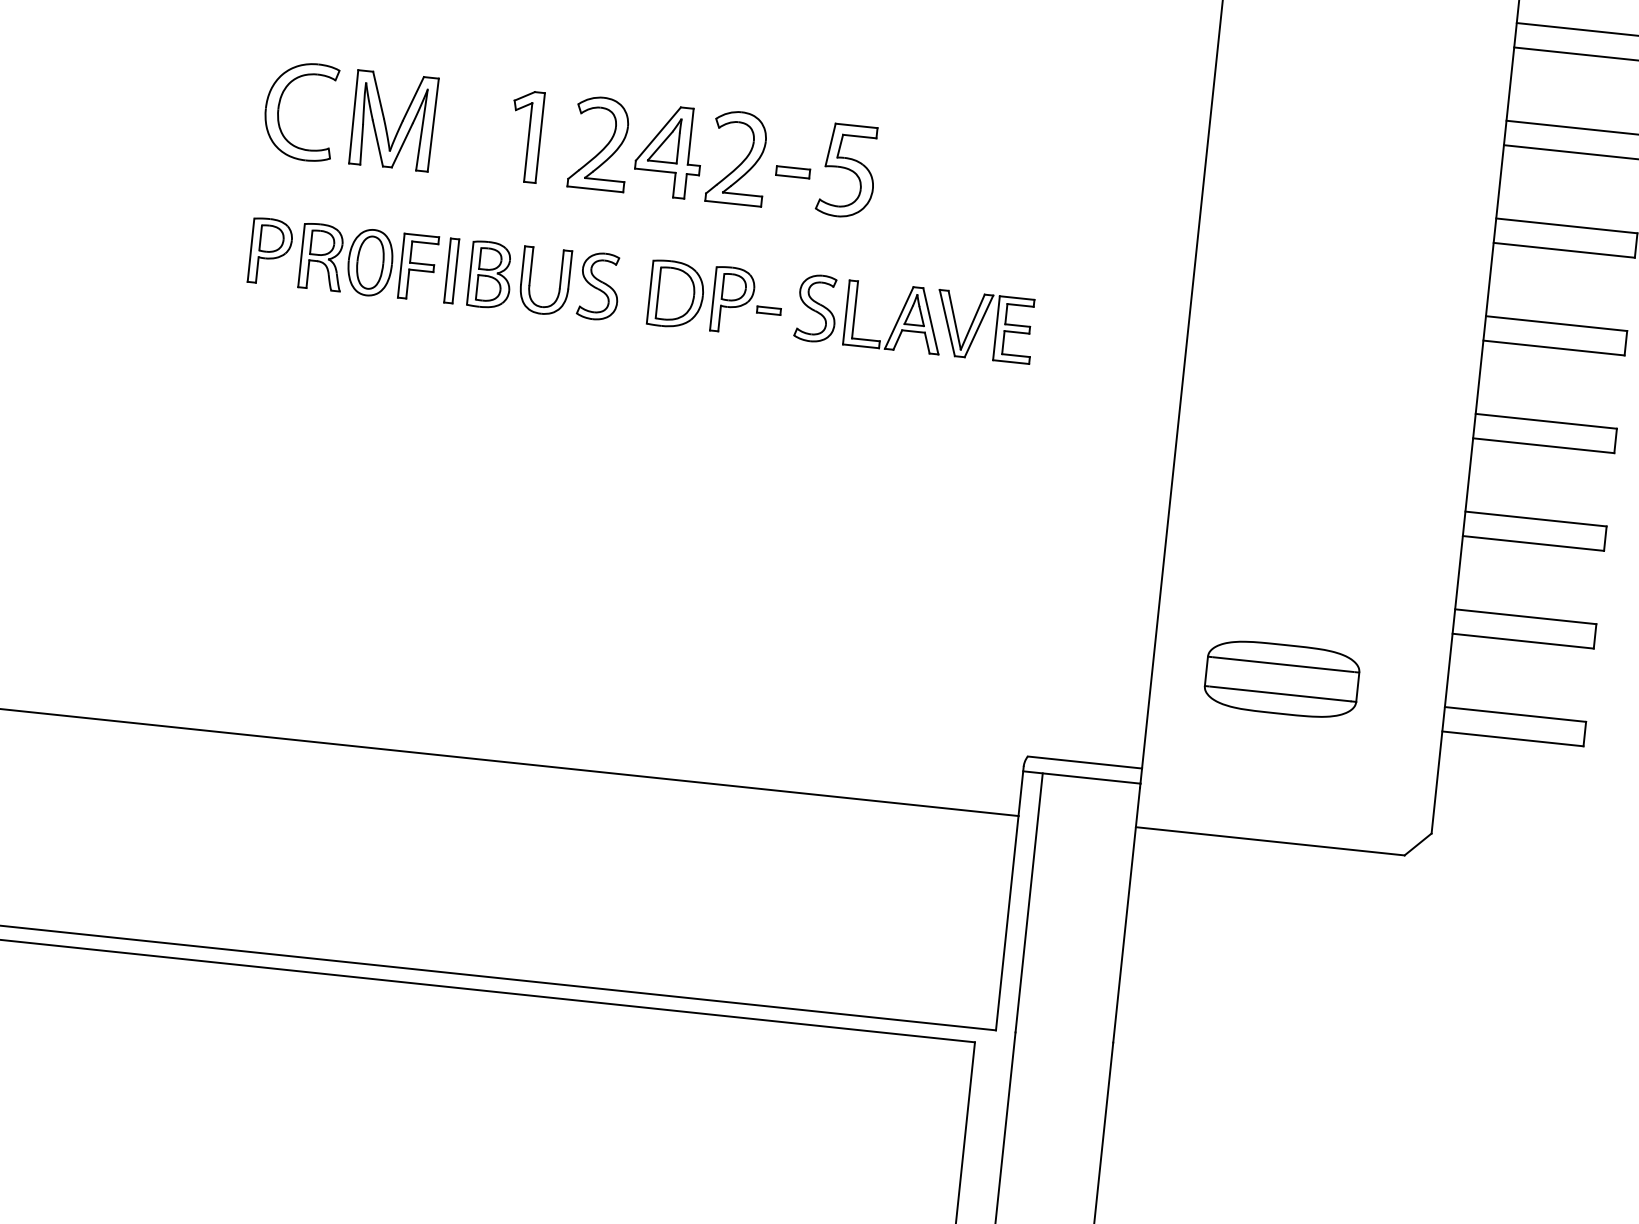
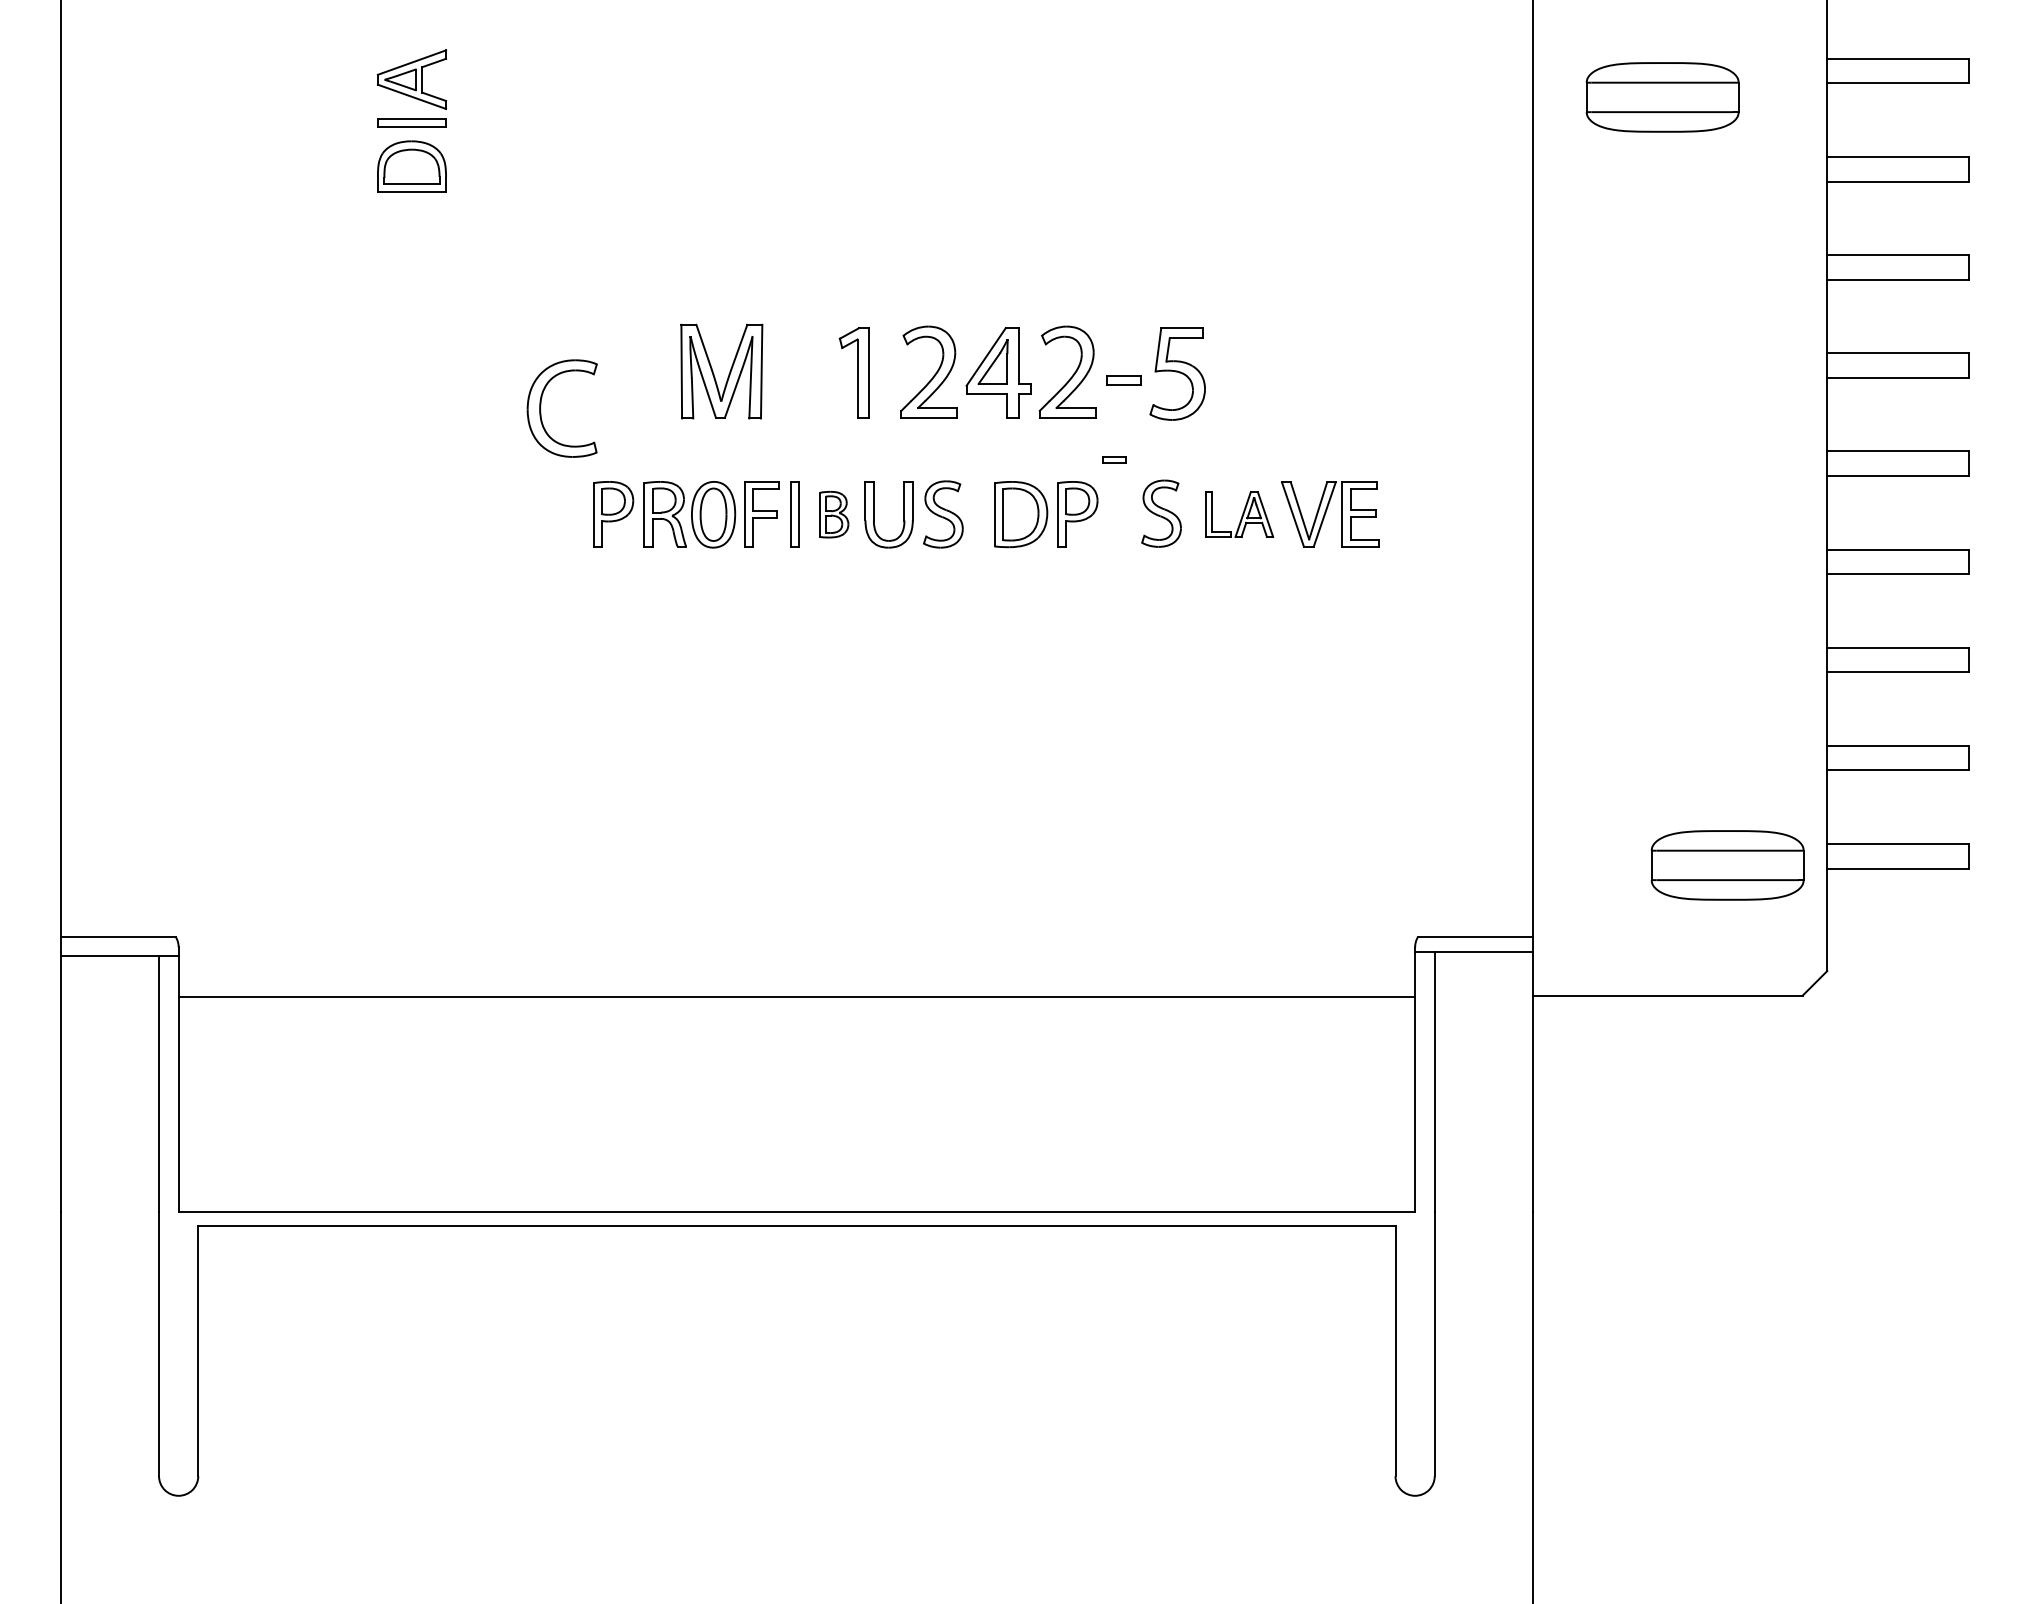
part: (279, 106) -> (541, 406), moved
part: (490, 275) -> (834, 514), size x0.7
part: (769, 310) -> (1114, 459), moved
part: (894, 317) -> (1239, 514), size x0.7
part: (1281, 679) -> (1727, 865), moved

